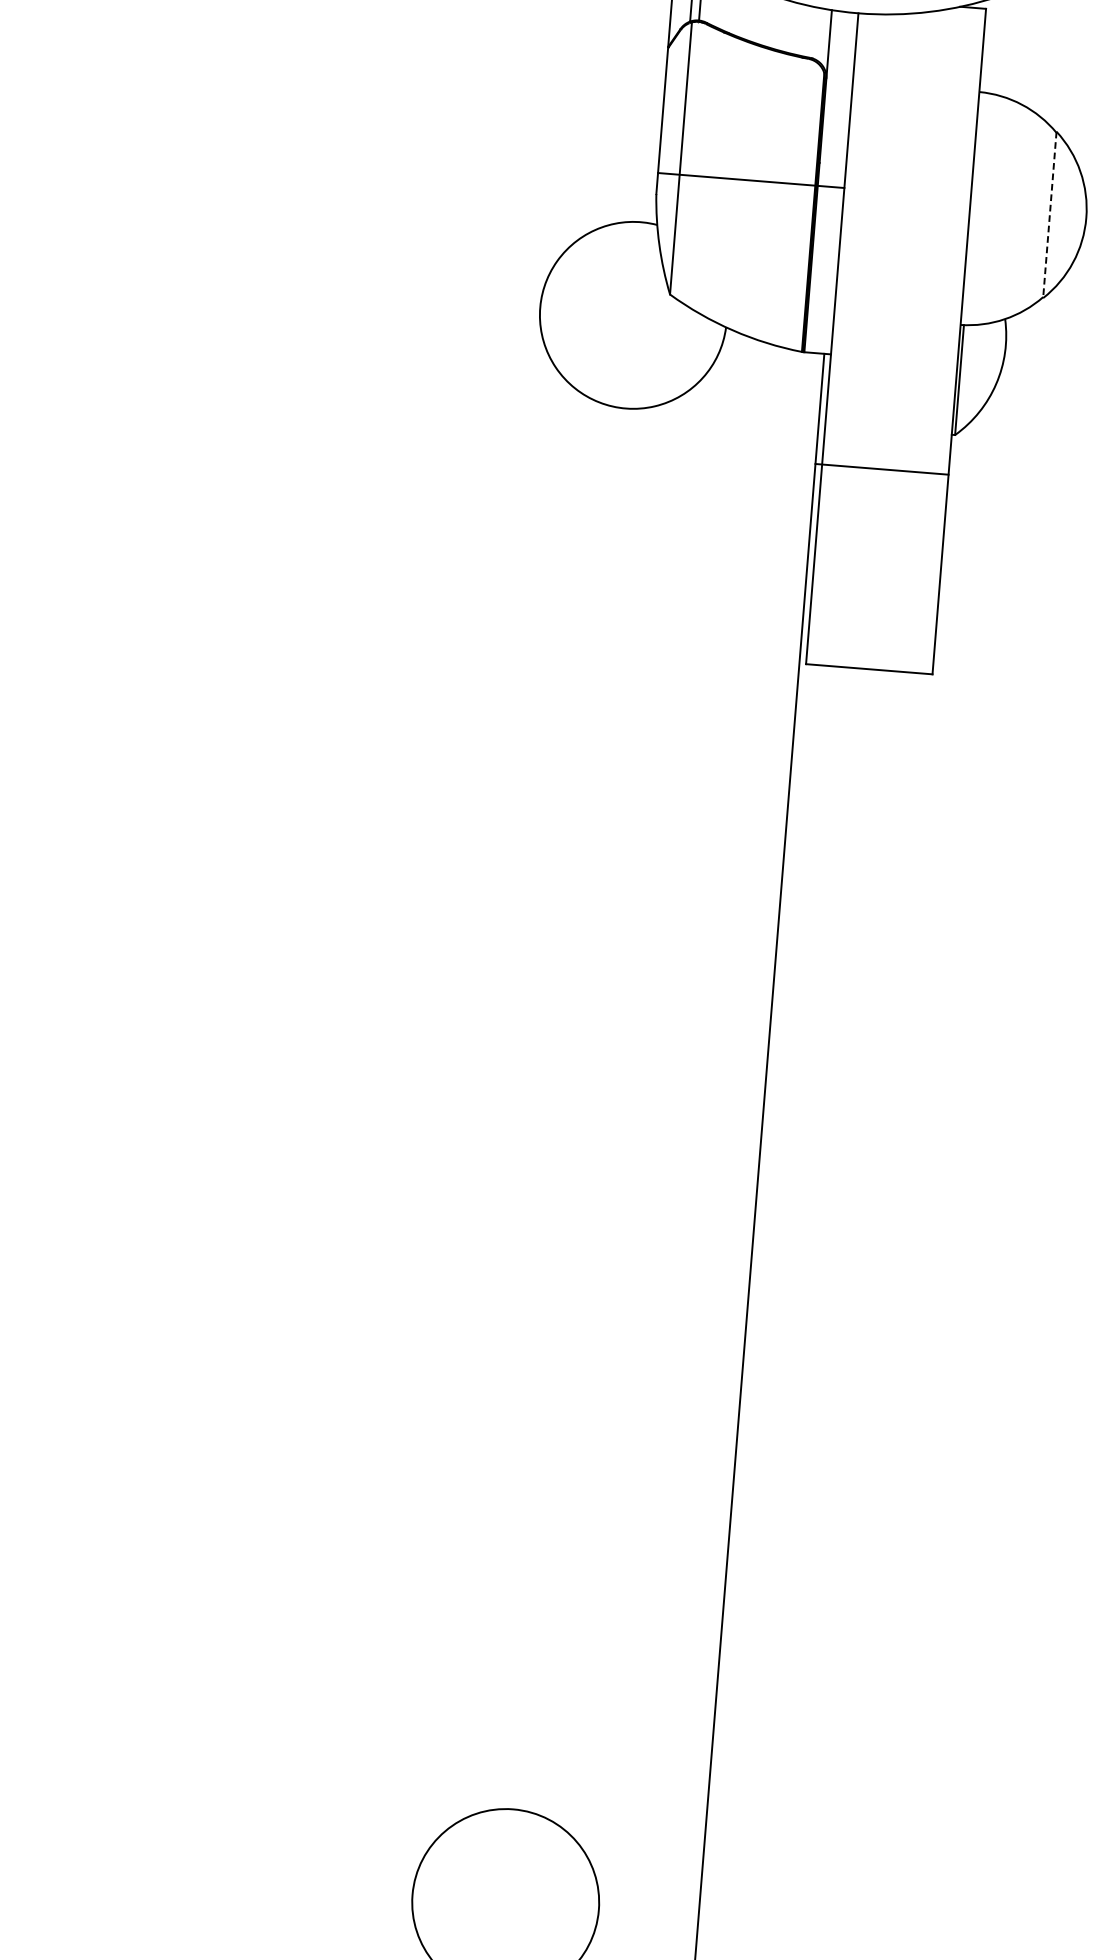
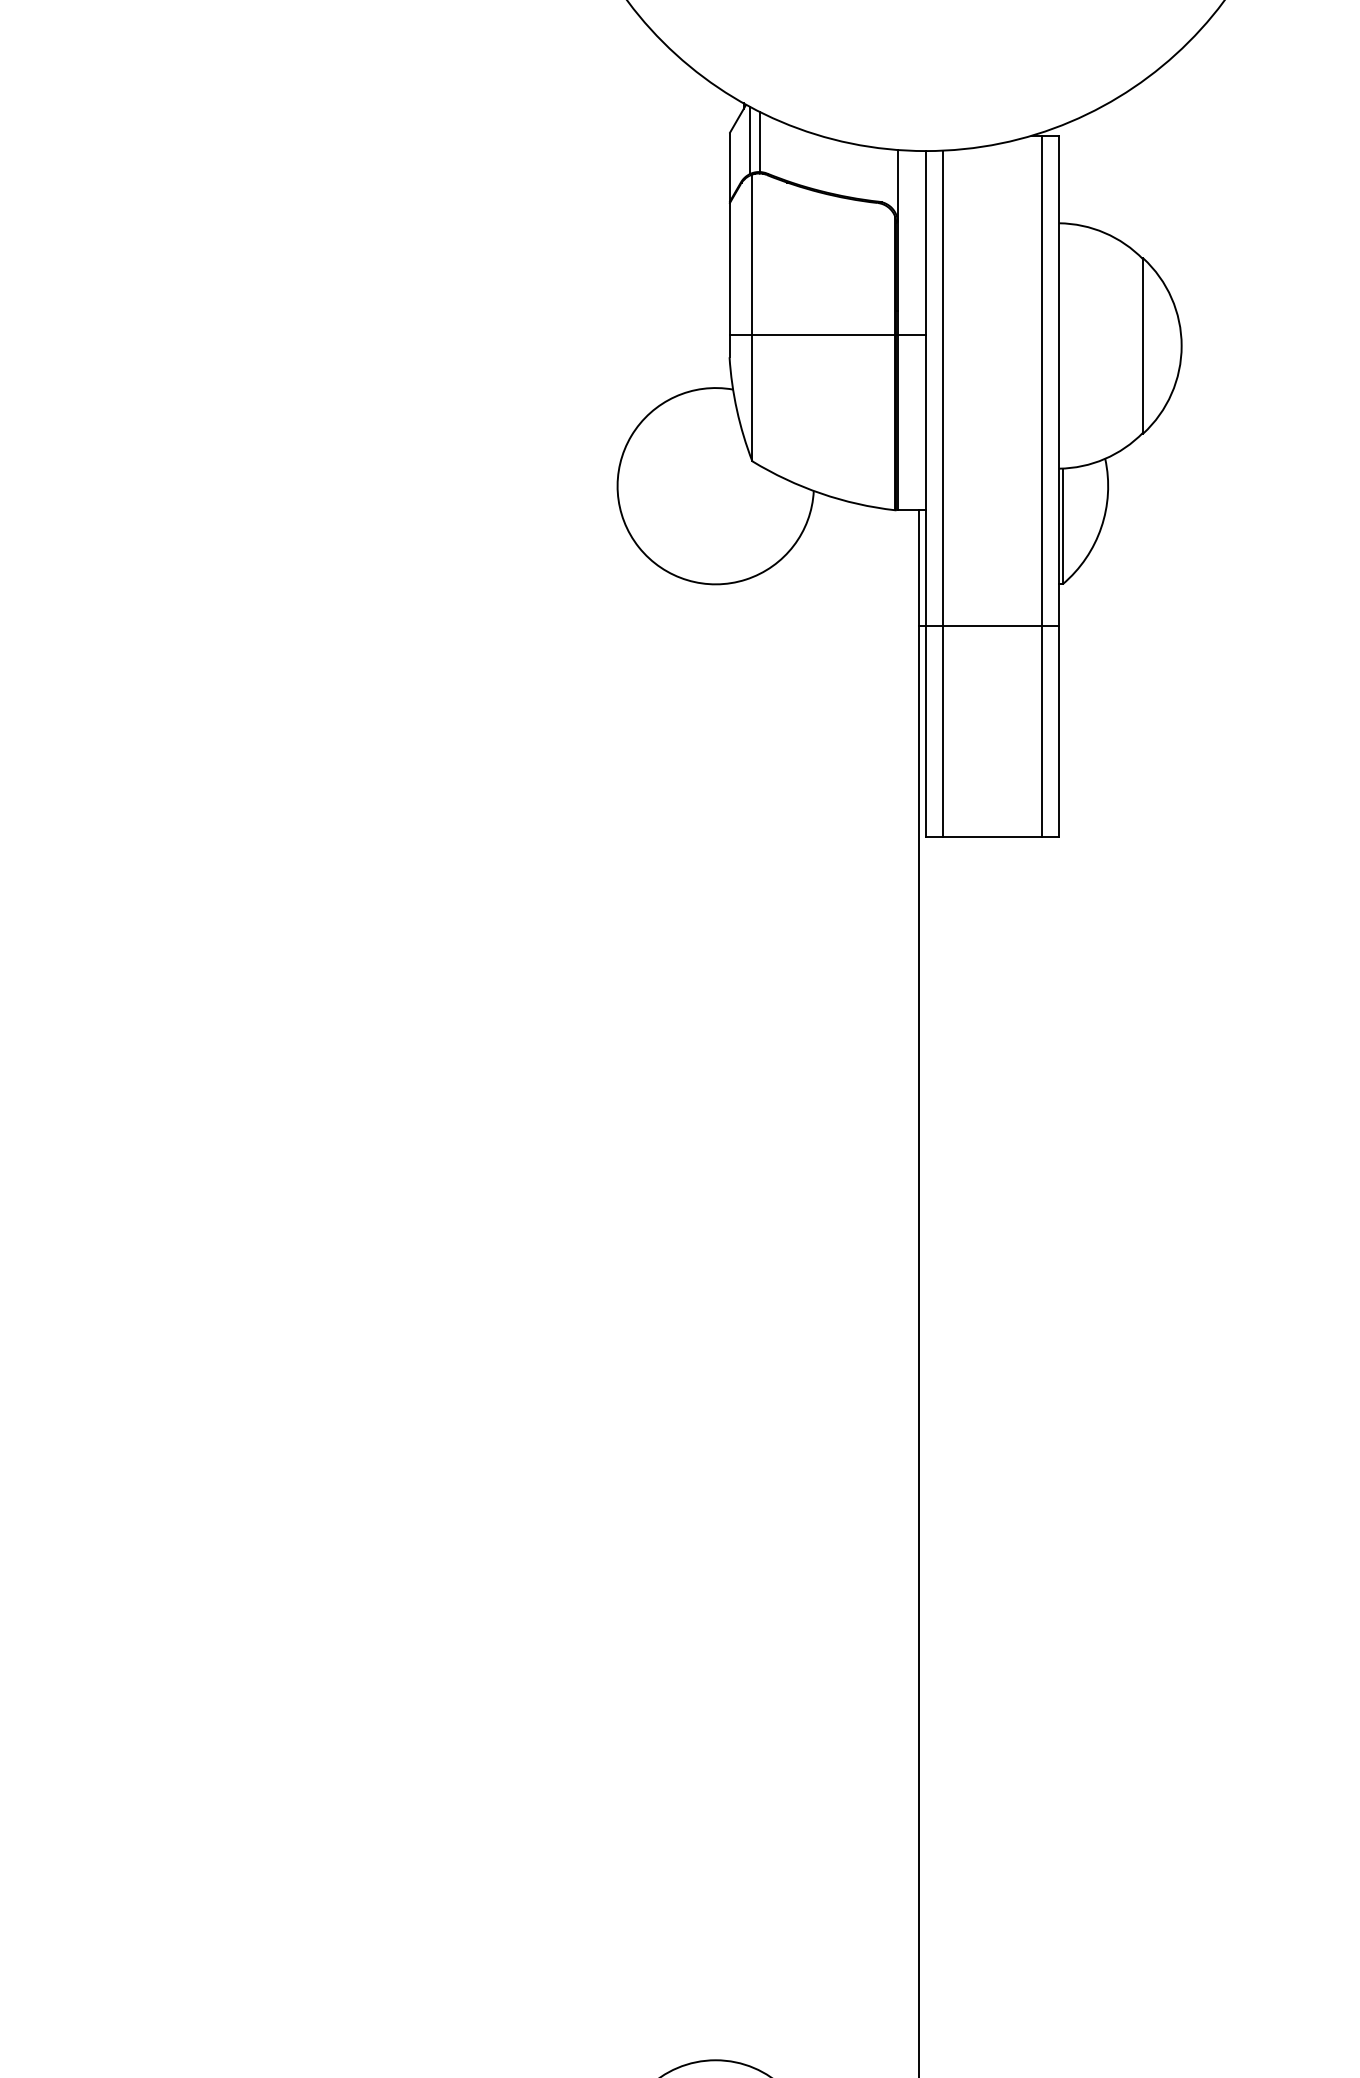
line: (1050, 214) -> (1143, 345), dashed -> solid
line: (849, 339) -> (943, 493), added
line: (942, 339) -> (1041, 485), added

